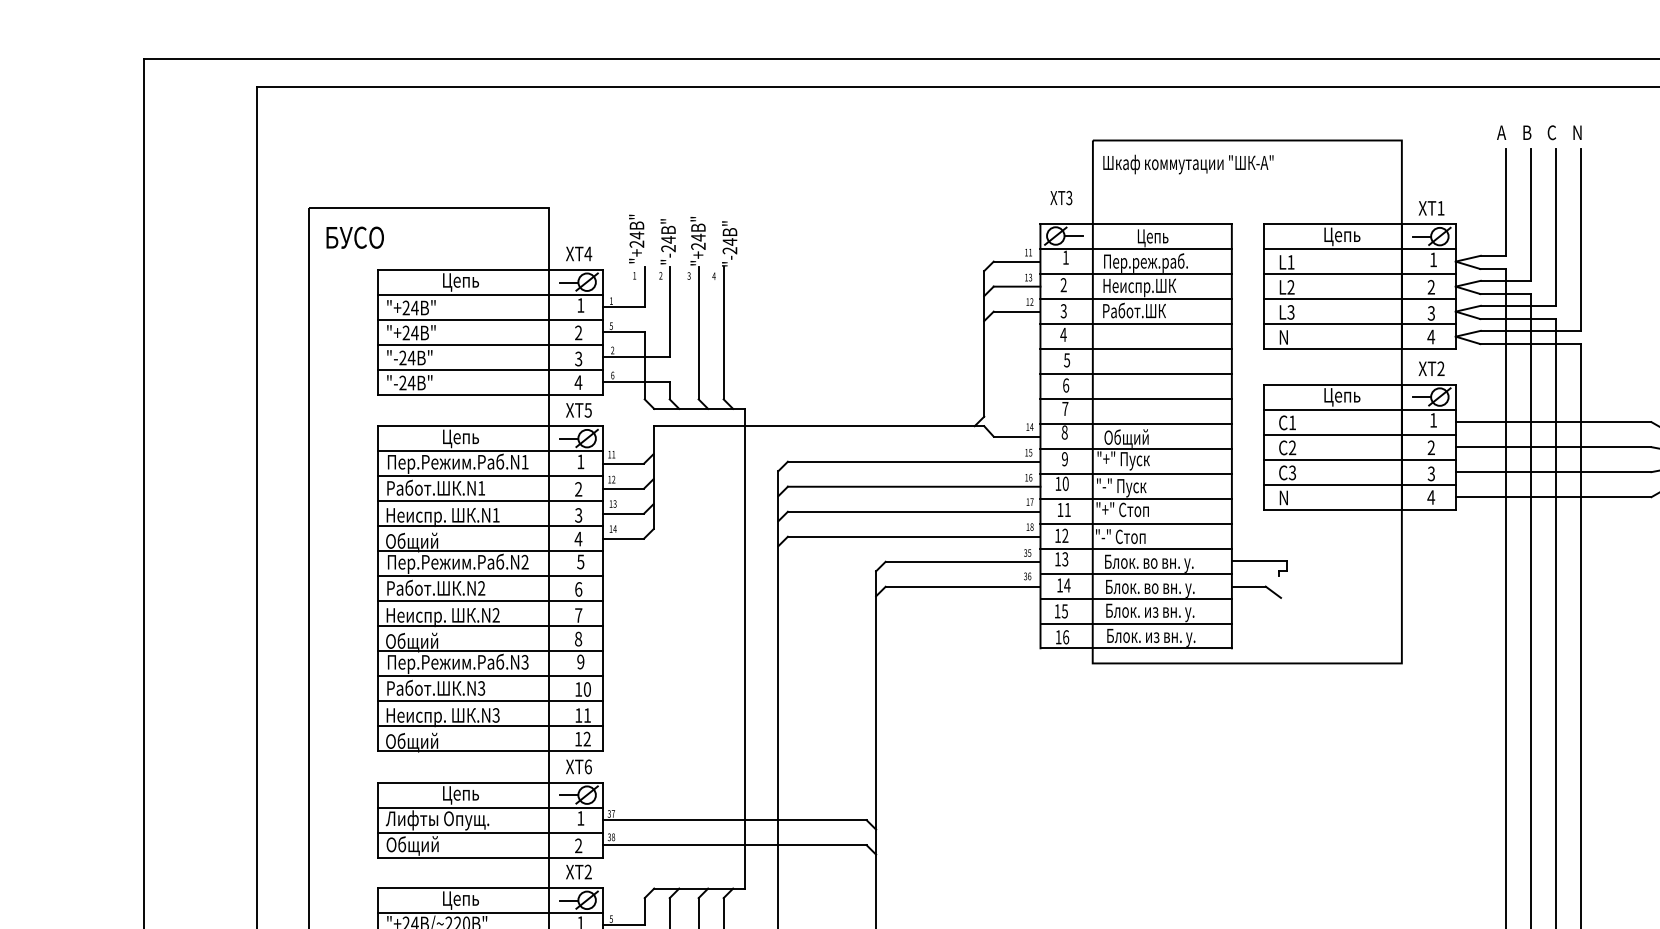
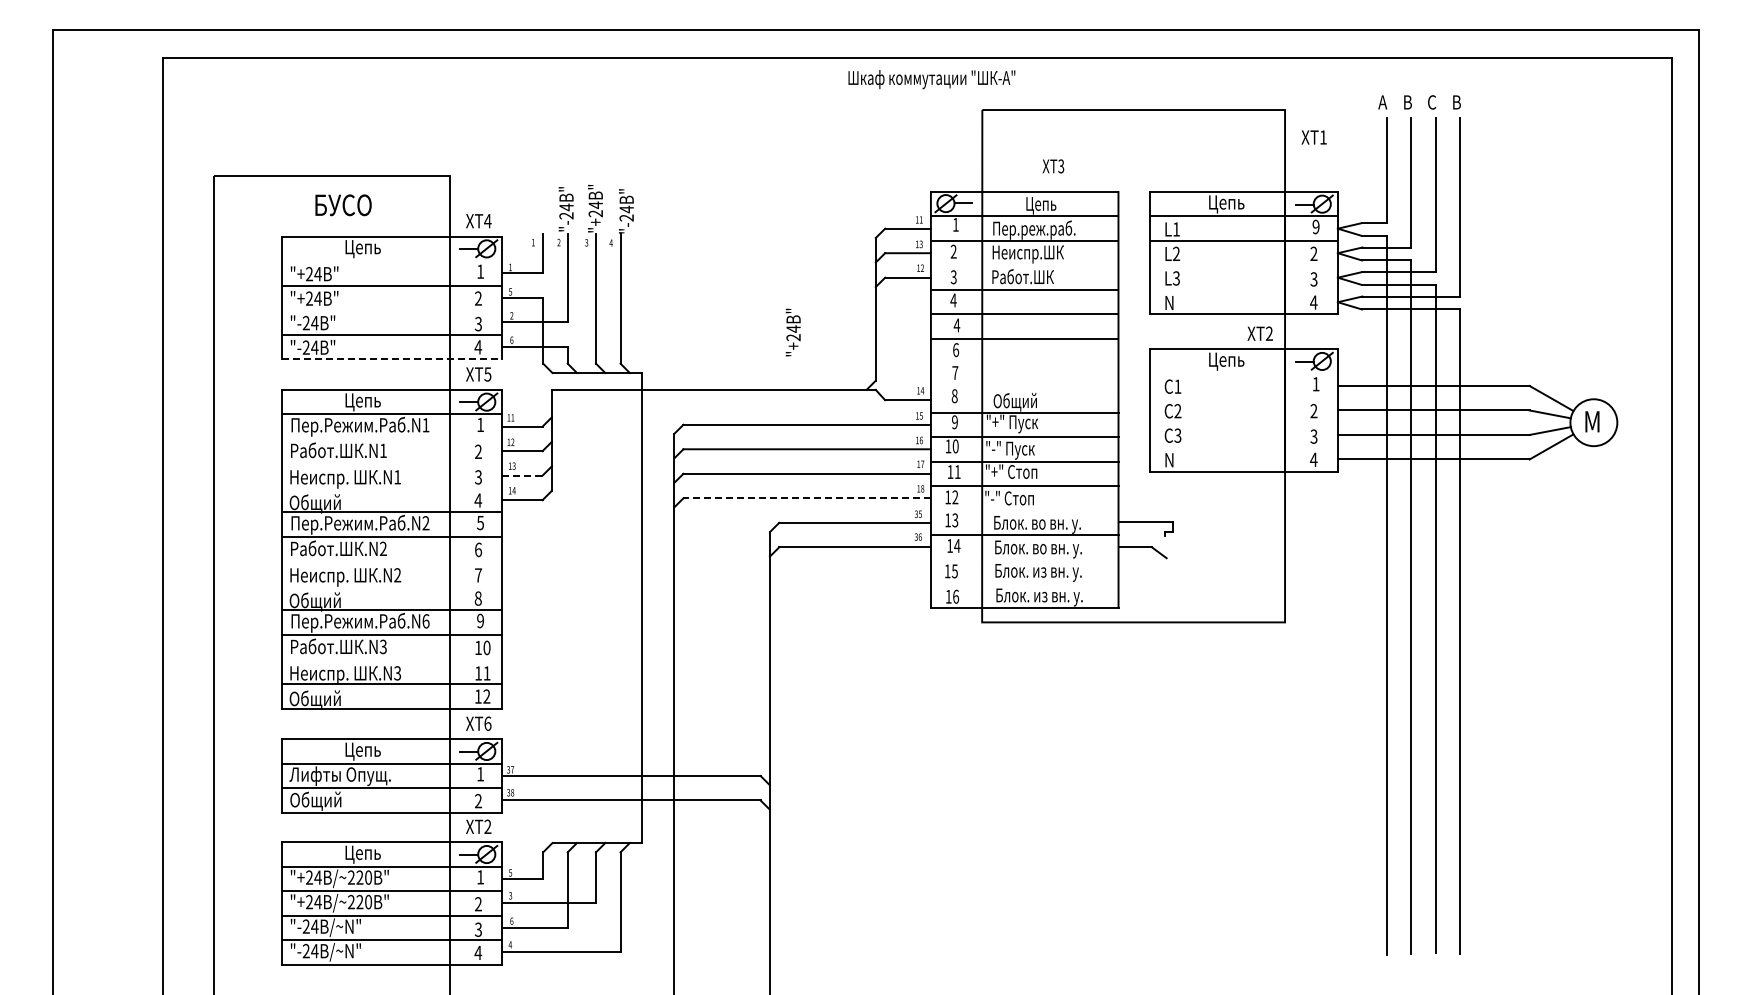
text: (1577, 132) -> (1457, 102), N -> B
text: (1187, 164) -> (931, 79), moved
text: (1061, 198) -> (1053, 166), moved
text: (1430, 208) -> (1313, 137), moved
text: (355, 237) -> (343, 205), moved
text: (635, 238) -> (792, 332), moved
text: (1432, 259) -> (1315, 226), 1 -> 9
line: (489, 295) -> (391, 261), removed
line: (1135, 299) -> (1024, 265), removed
line: (1359, 299) -> (1243, 265), removed
line: (1359, 323) -> (1243, 289), removed
line: (489, 345) -> (391, 310), removed
text: (1066, 360) -> (956, 325), 5 -> 4
text: (1430, 368) -> (1259, 333), moved
line: (490, 395) -> (392, 359), solid -> dashed
line: (1135, 399) -> (1024, 363), removed
line: (1359, 409) -> (1243, 373), removed
line: (1135, 423) -> (1024, 387), removed
line: (1359, 434) -> (1243, 398), removed
line: (1359, 459) -> (1243, 422), removed
line: (489, 475) -> (391, 438), removed
line: (1359, 484) -> (1243, 447), removed
line: (489, 501) -> (391, 463), removed
line: (623, 513) -> (522, 475), solid -> dashed
line: (489, 525) -> (391, 487), removed
line: (914, 536) -> (807, 498), solid -> dashed
line: (1135, 549) -> (1024, 510), removed
line: (1135, 599) -> (1024, 559), removed
line: (489, 601) -> (391, 561), removed
line: (1135, 624) -> (1024, 584), removed
line: (489, 625) -> (391, 585), removed
text: (524, 662) -> (425, 621), .N3 -> .N6
line: (489, 701) -> (391, 659), removed

